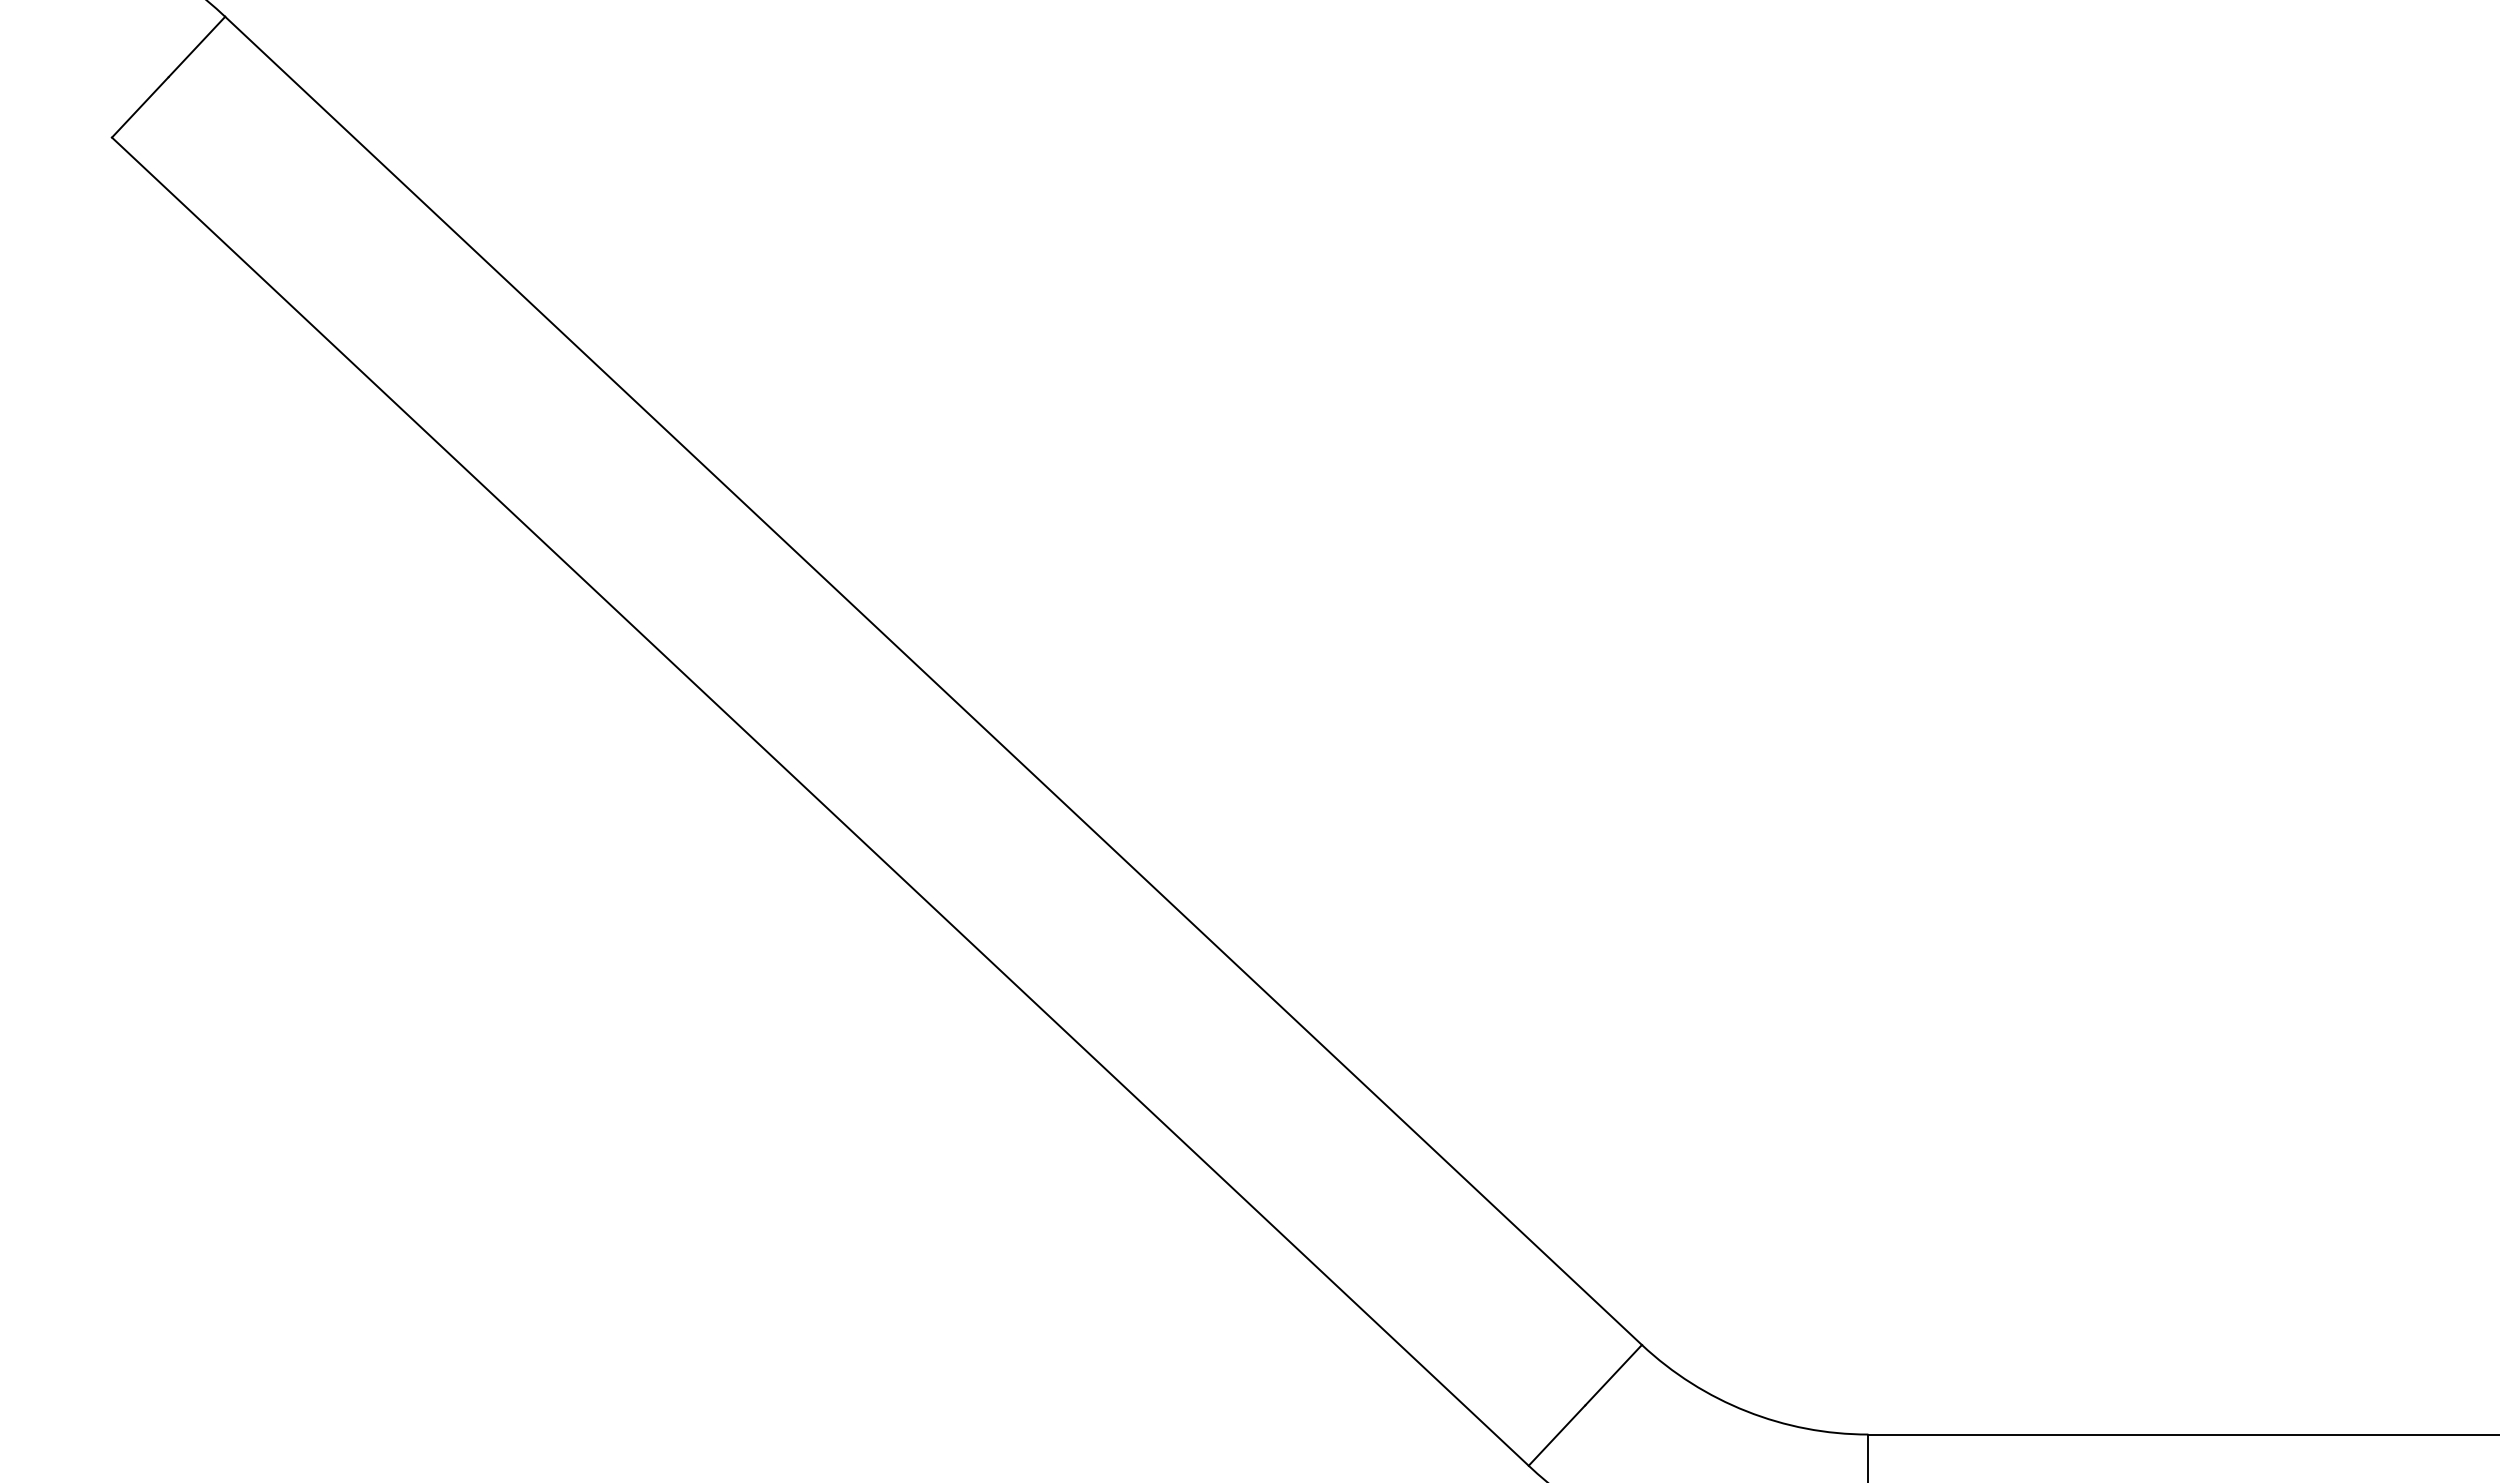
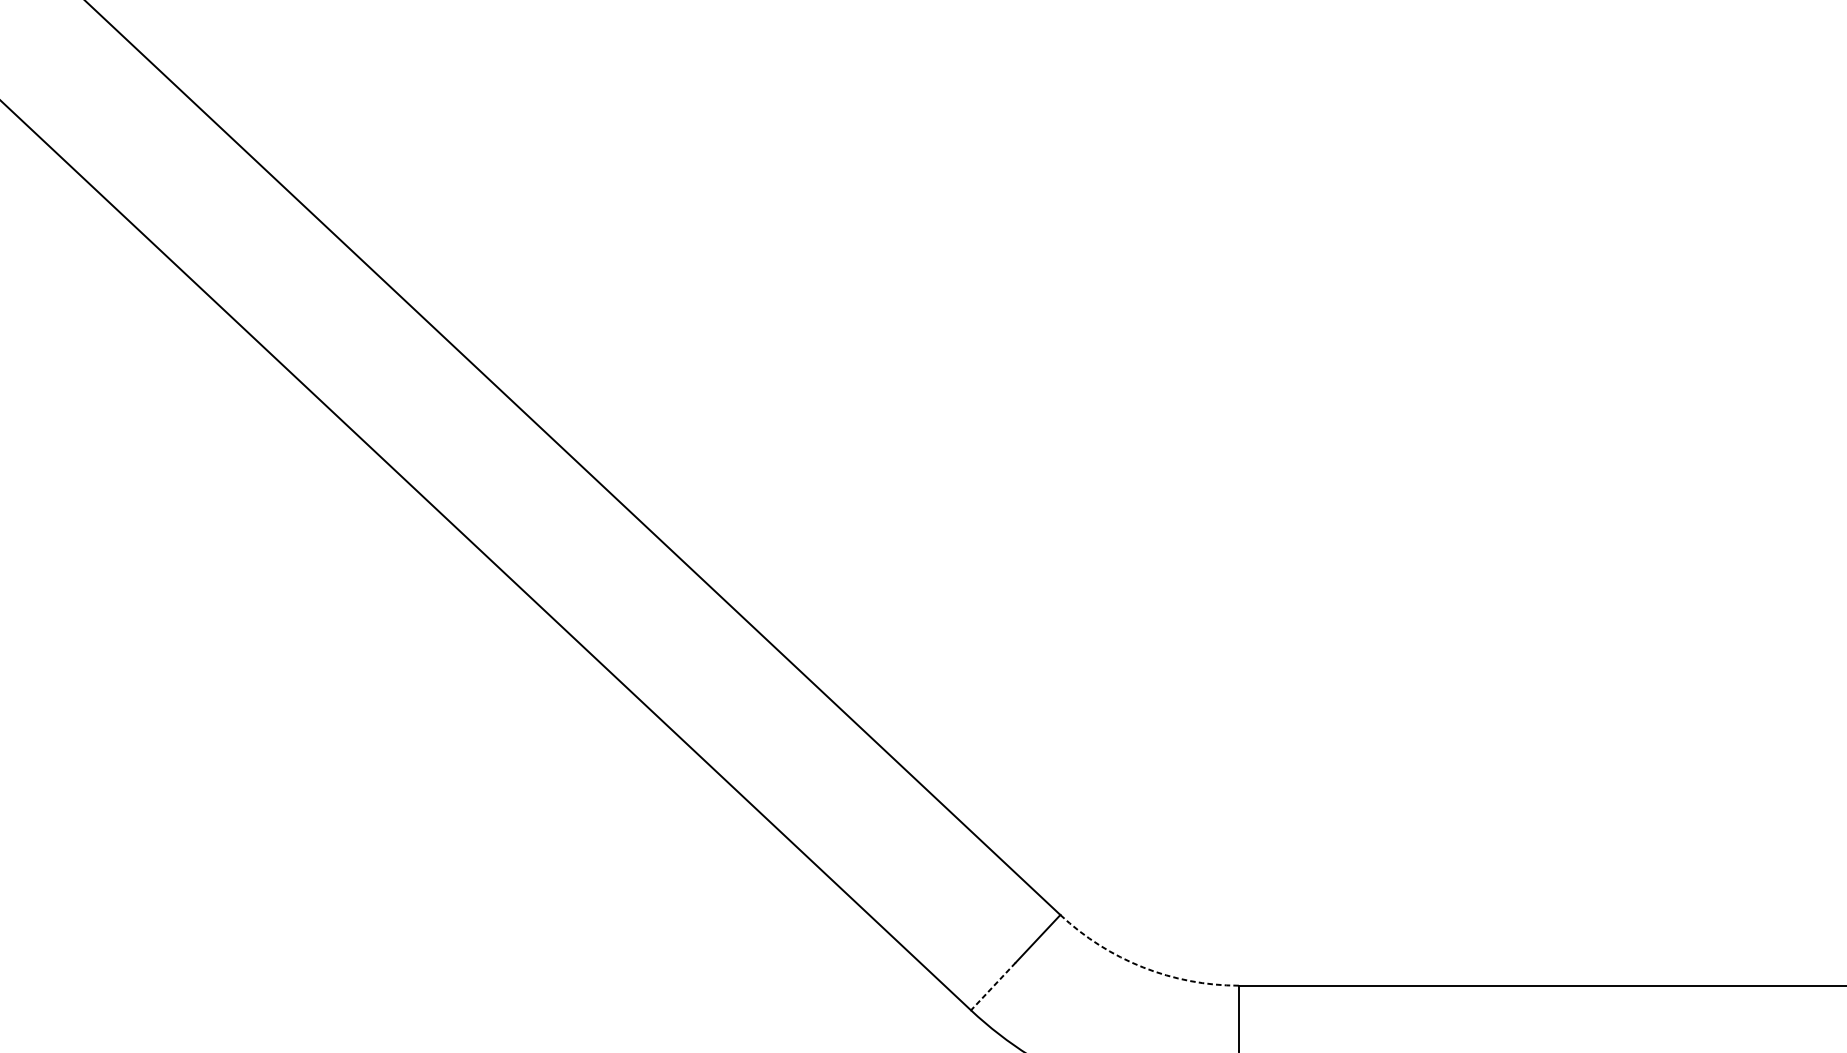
arc: (1746, 1411) -> (1142, 967), solid -> dashed
line: (1556, 1435) -> (992, 986), solid -> dashed

